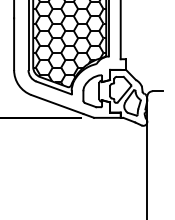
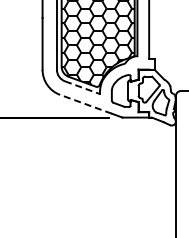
line: (54, 87) -> (82, 87), solid -> dashed
line: (57, 104) -> (85, 104), solid -> dashed

